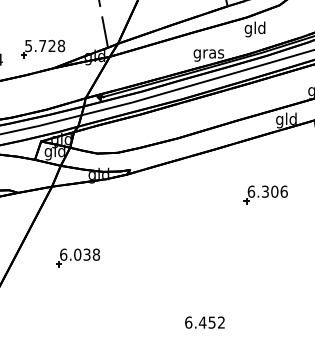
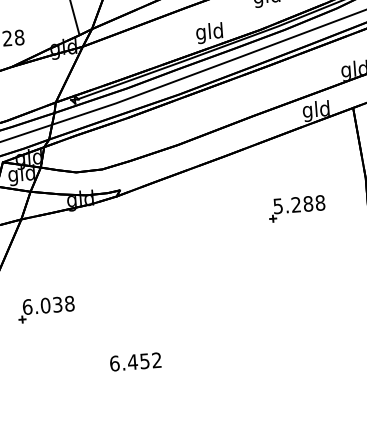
text: (208, 53) -> (209, 32), gras -> gld
text: (267, 191) -> (298, 204), 6.306 -> 5.288
part: (78, 257) -> (46, 309), moved
text: (204, 322) -> (135, 361), moved

